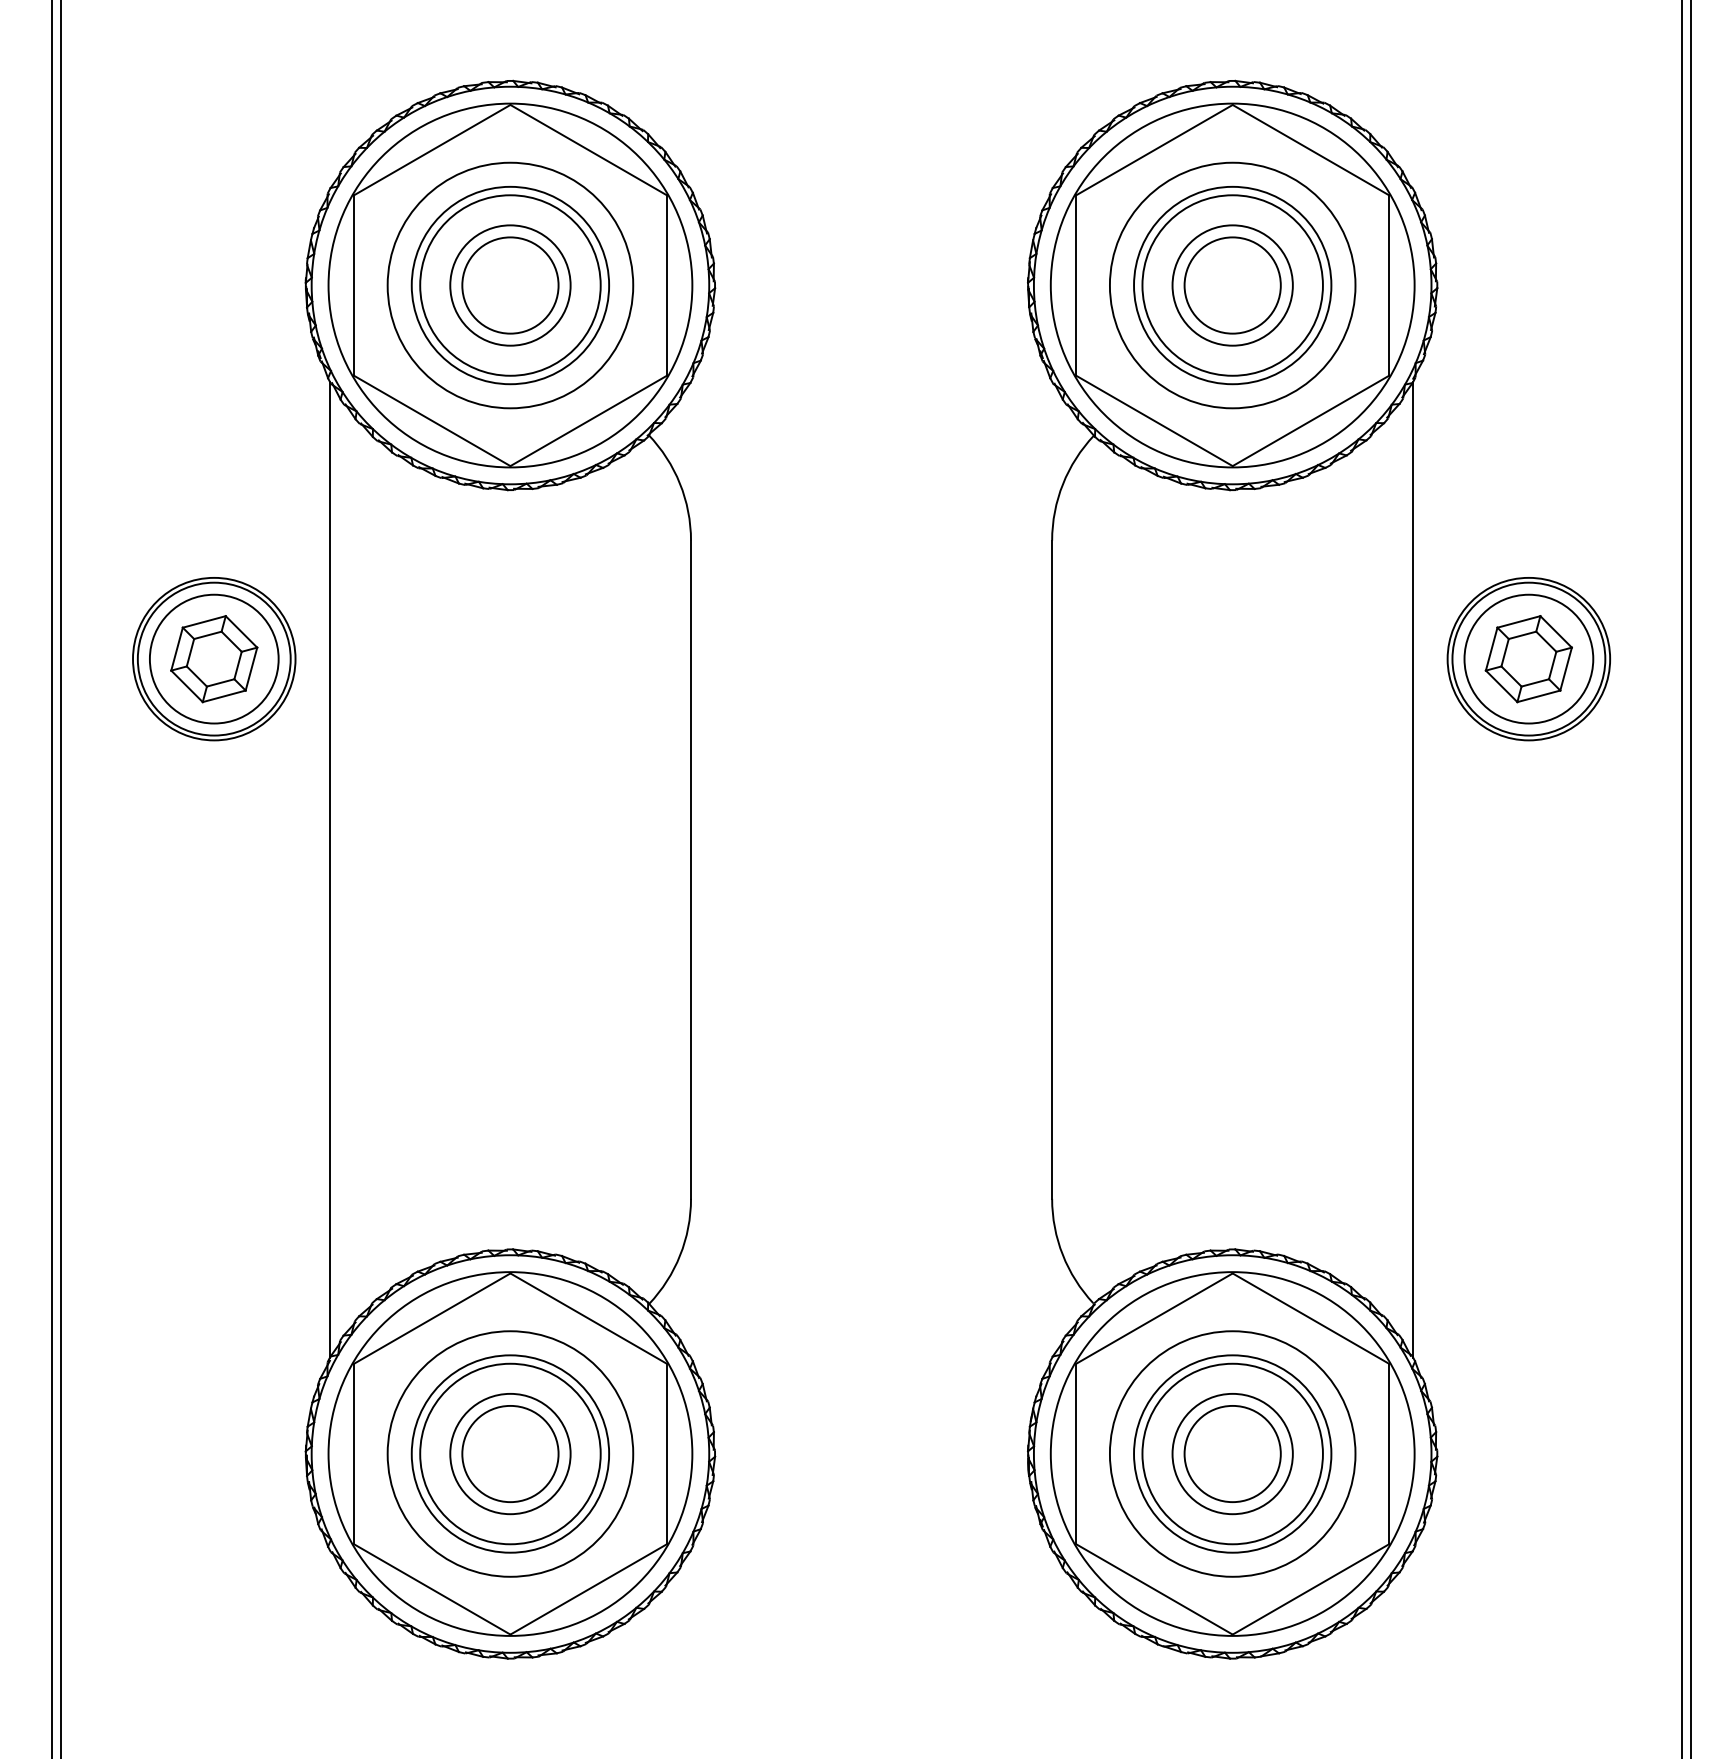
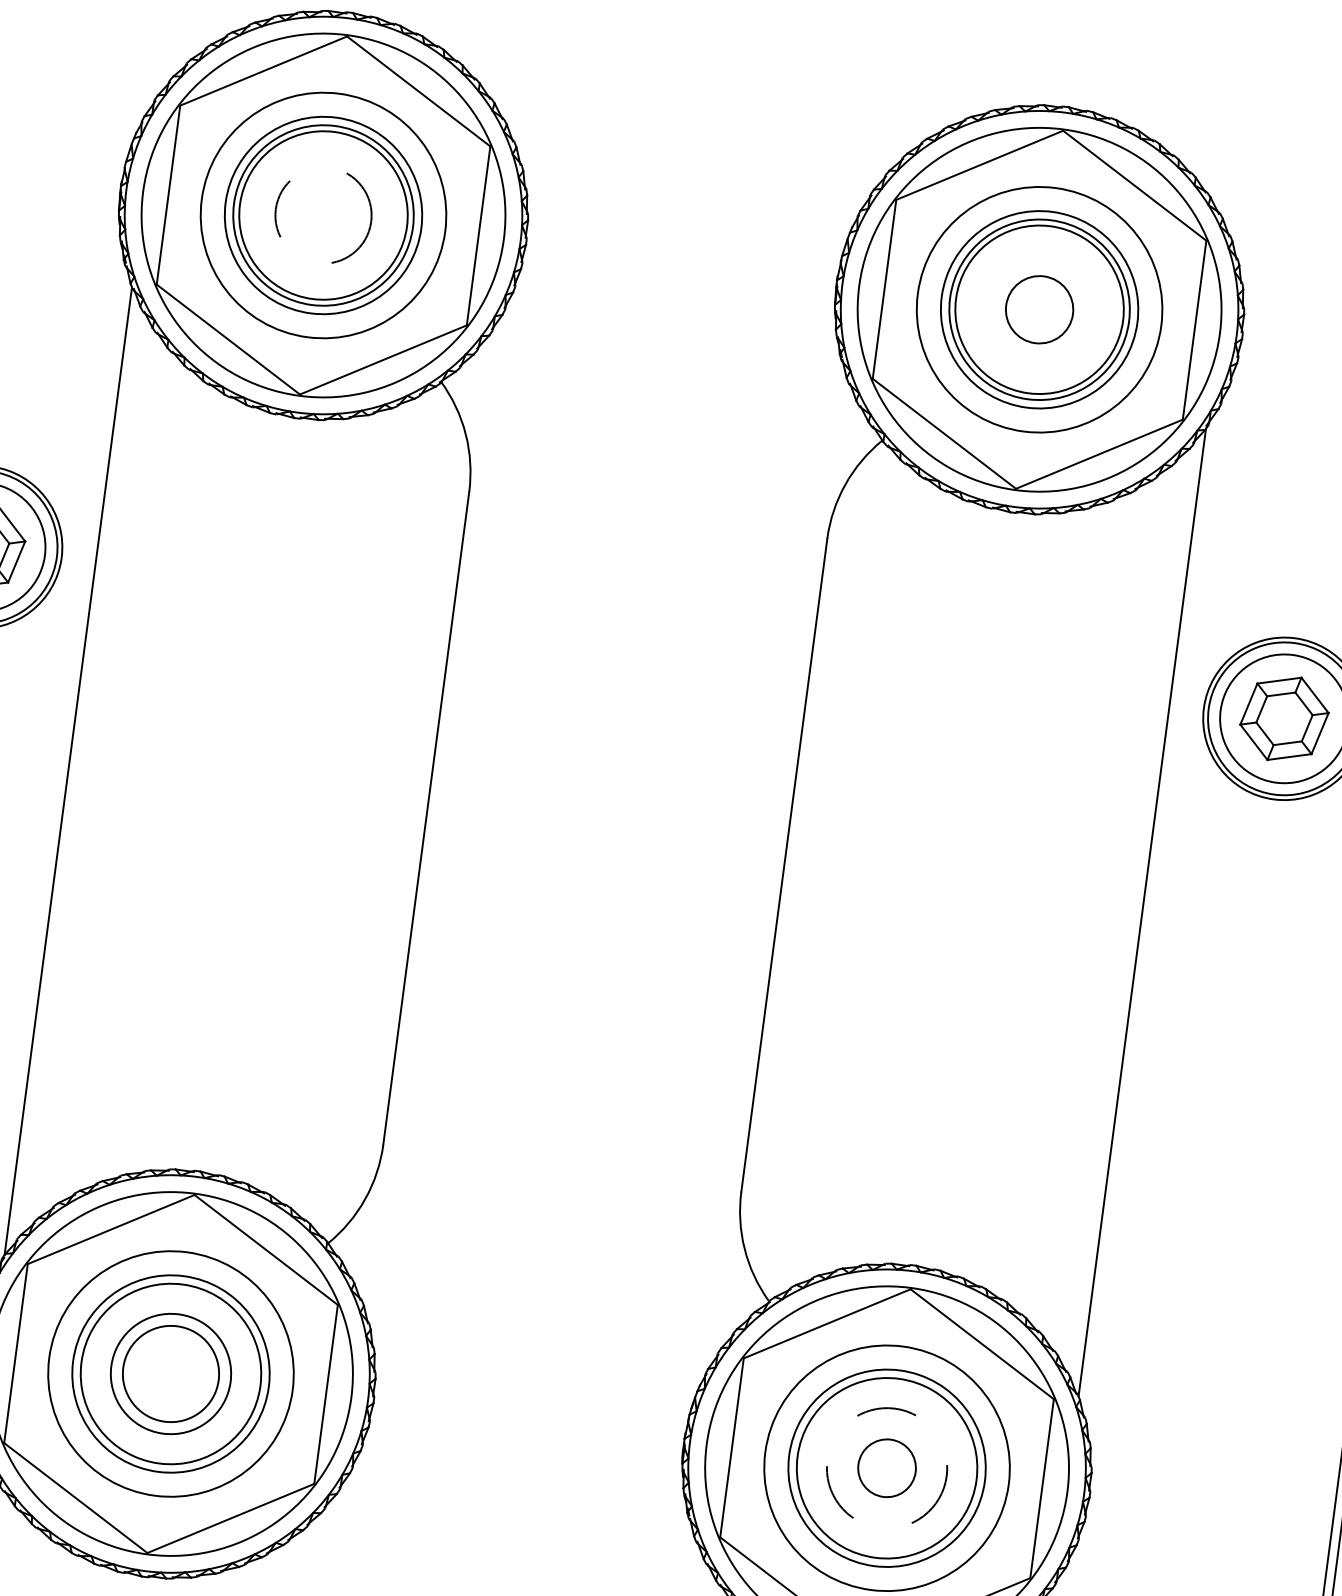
circle: (510, 285) -> (323, 215), size x1.4
circle: (510, 285) -> (323, 215), solid -> dashed
circle: (1232, 285) -> (1039, 309), size x0.7
circle: (1232, 285) -> (1039, 309), size x1.4
circle: (1232, 1453) -> (886, 1467), size x0.6
circle: (1232, 1453) -> (886, 1467), solid -> dashed

